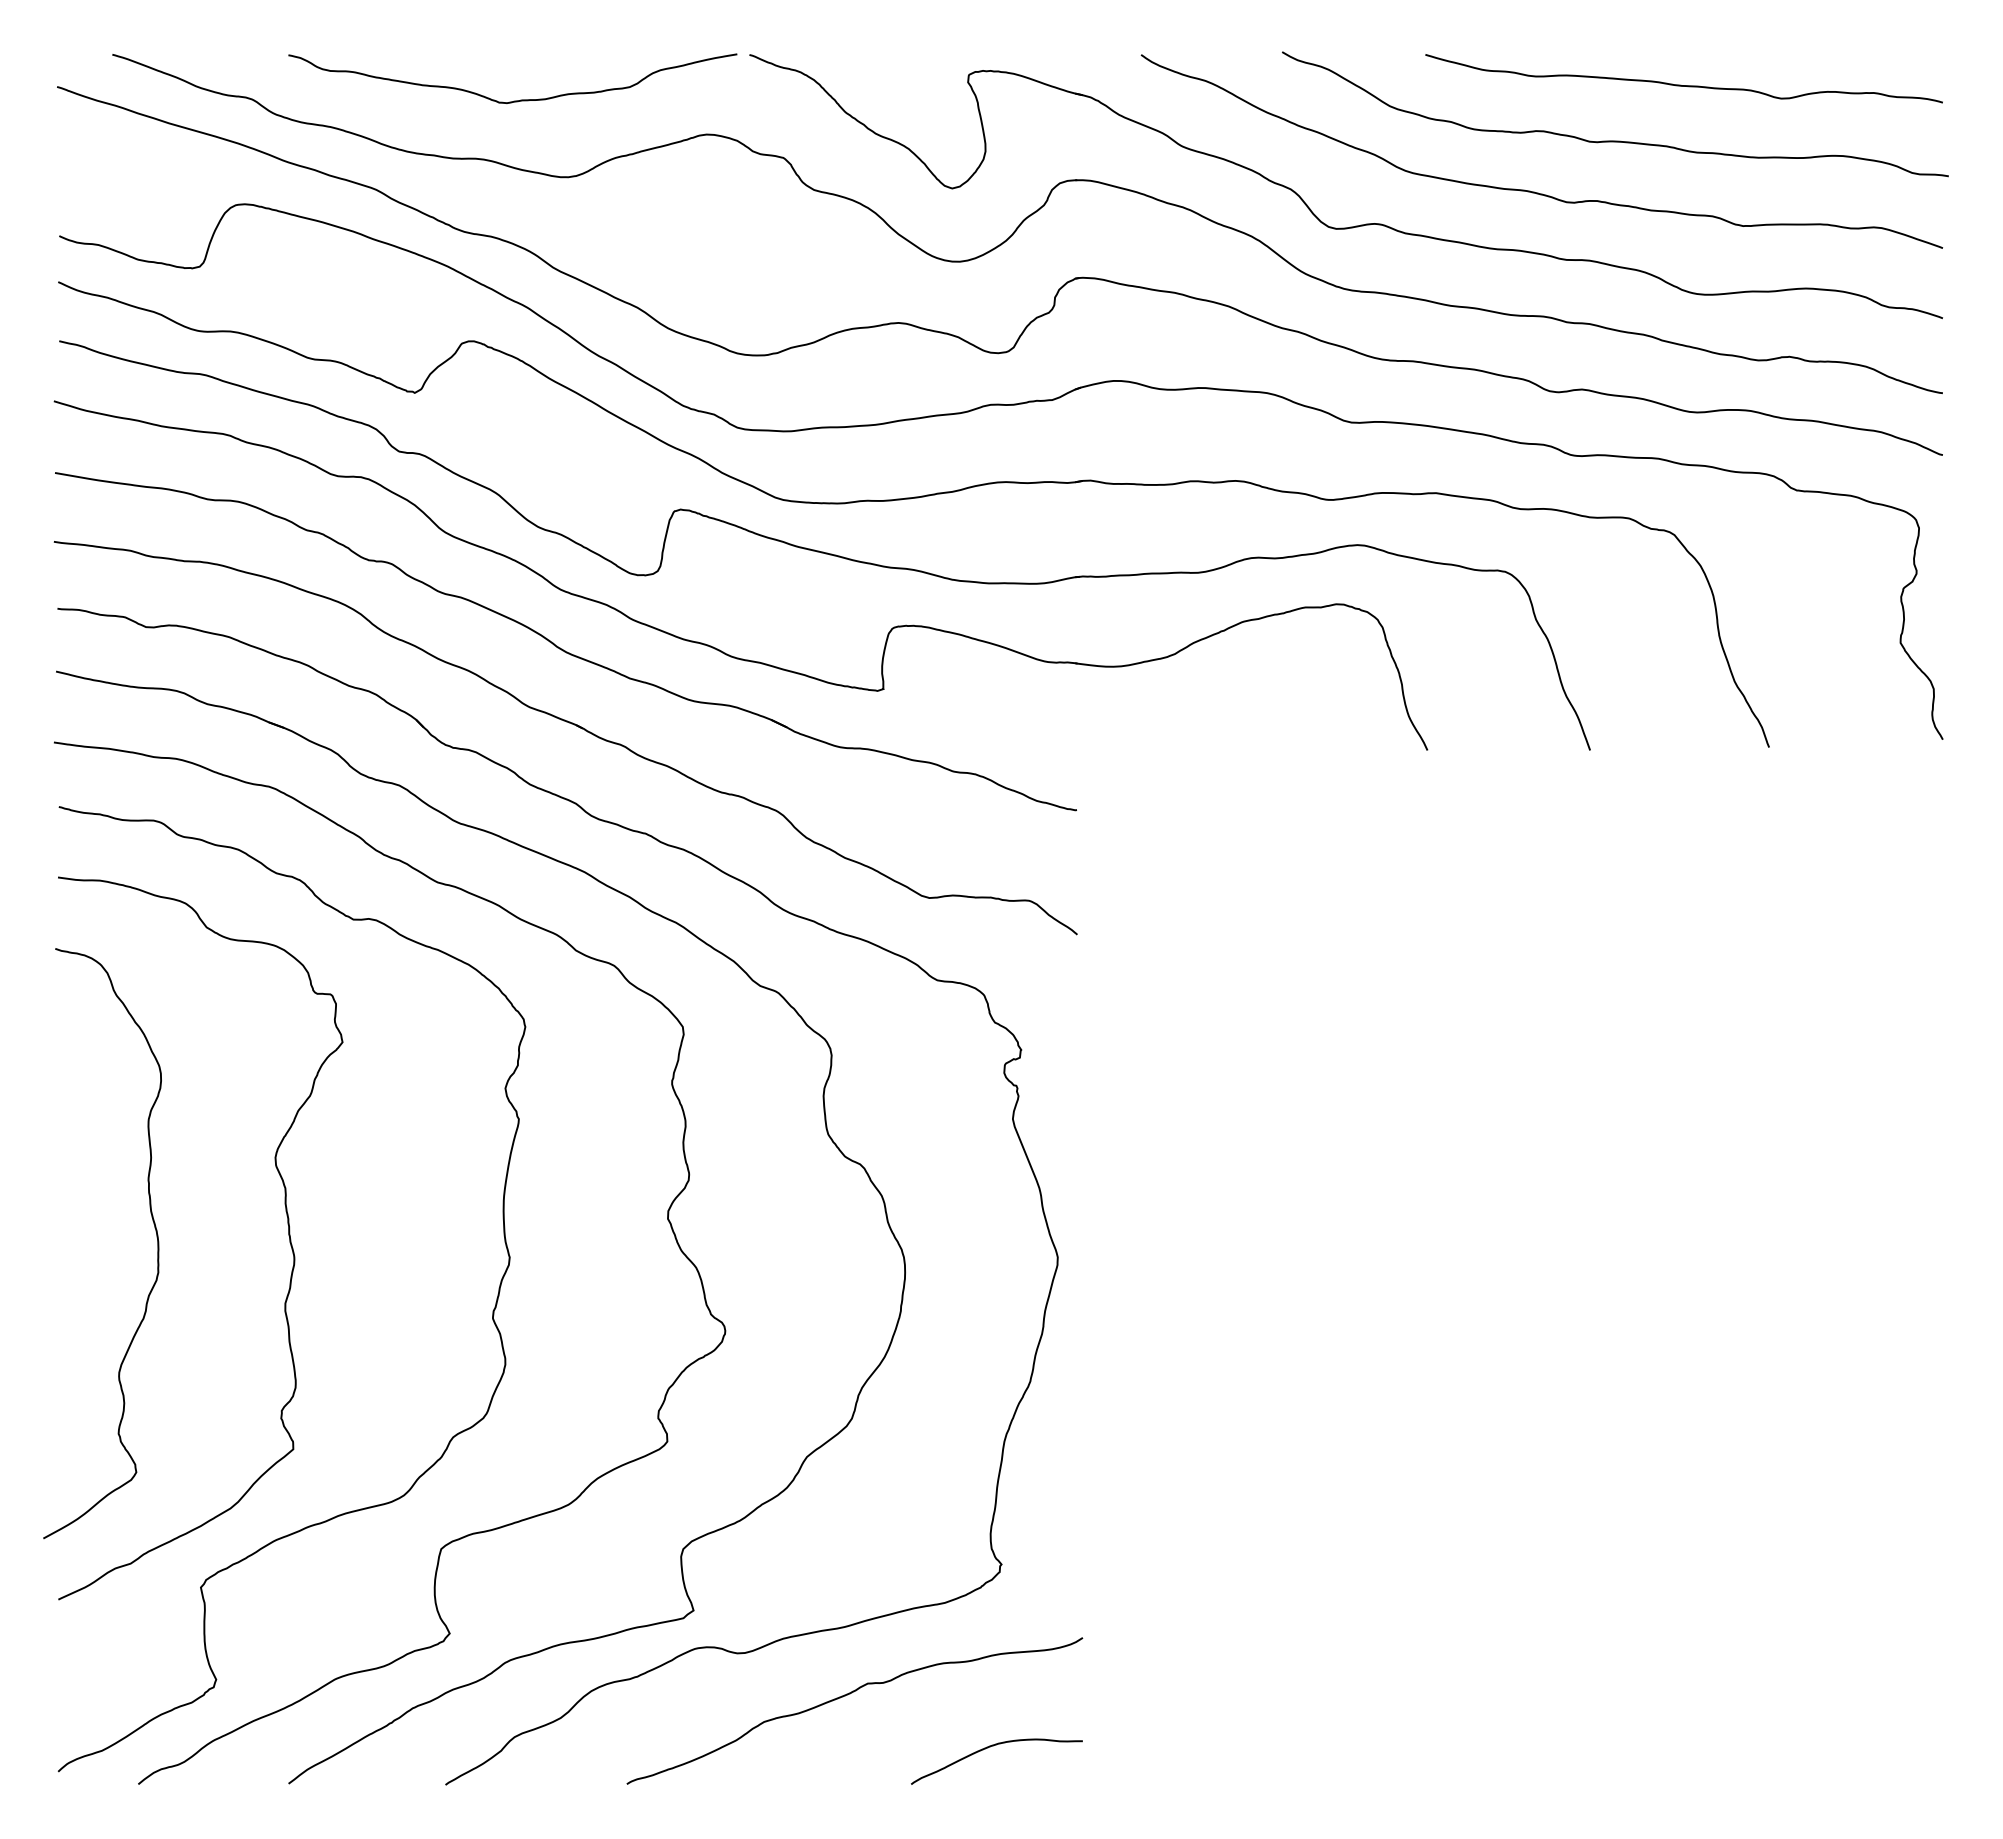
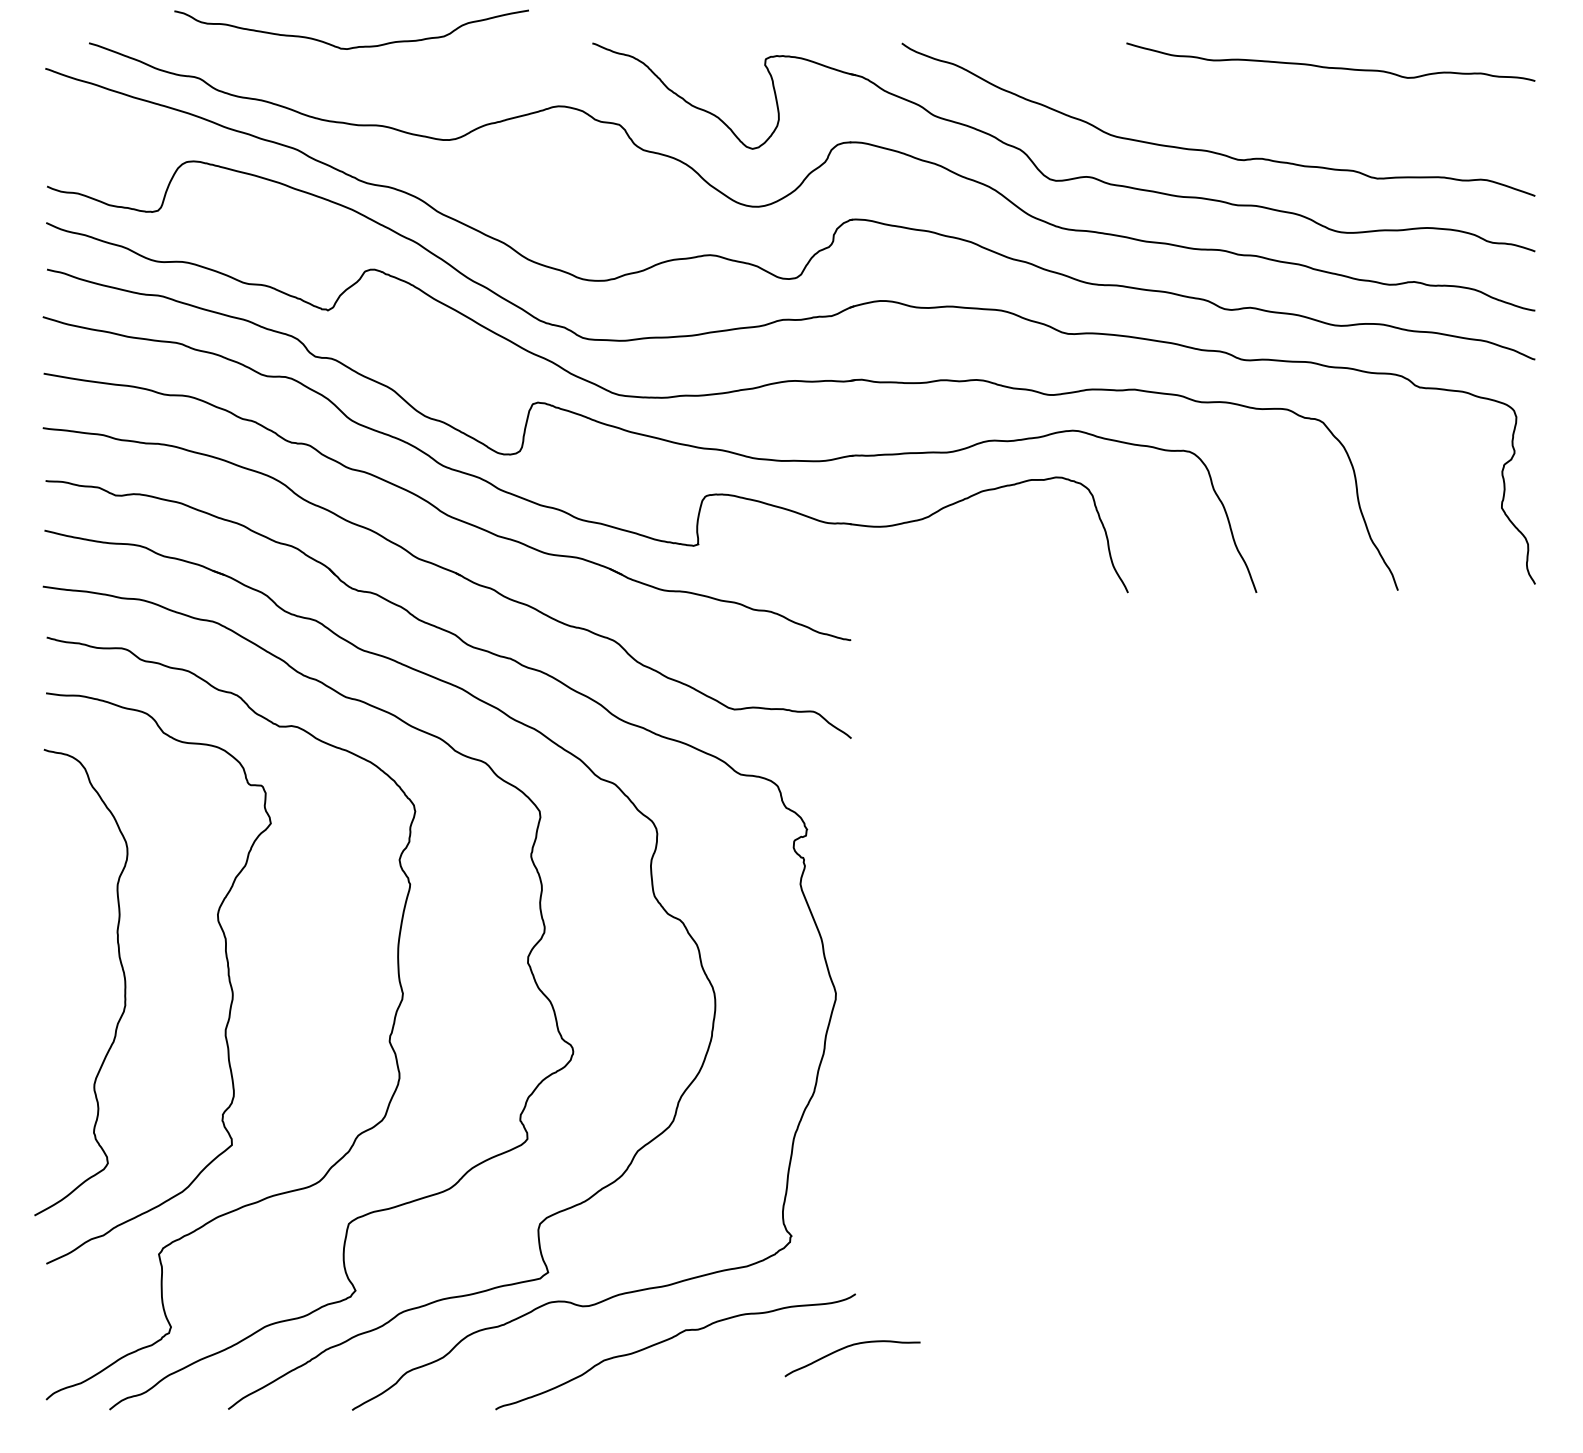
curve: (514, 100) -> (352, 47), moved
curve: (1615, 140) -> (1276, 111), removed
curve: (990, 1747) -> (847, 1347), moved

